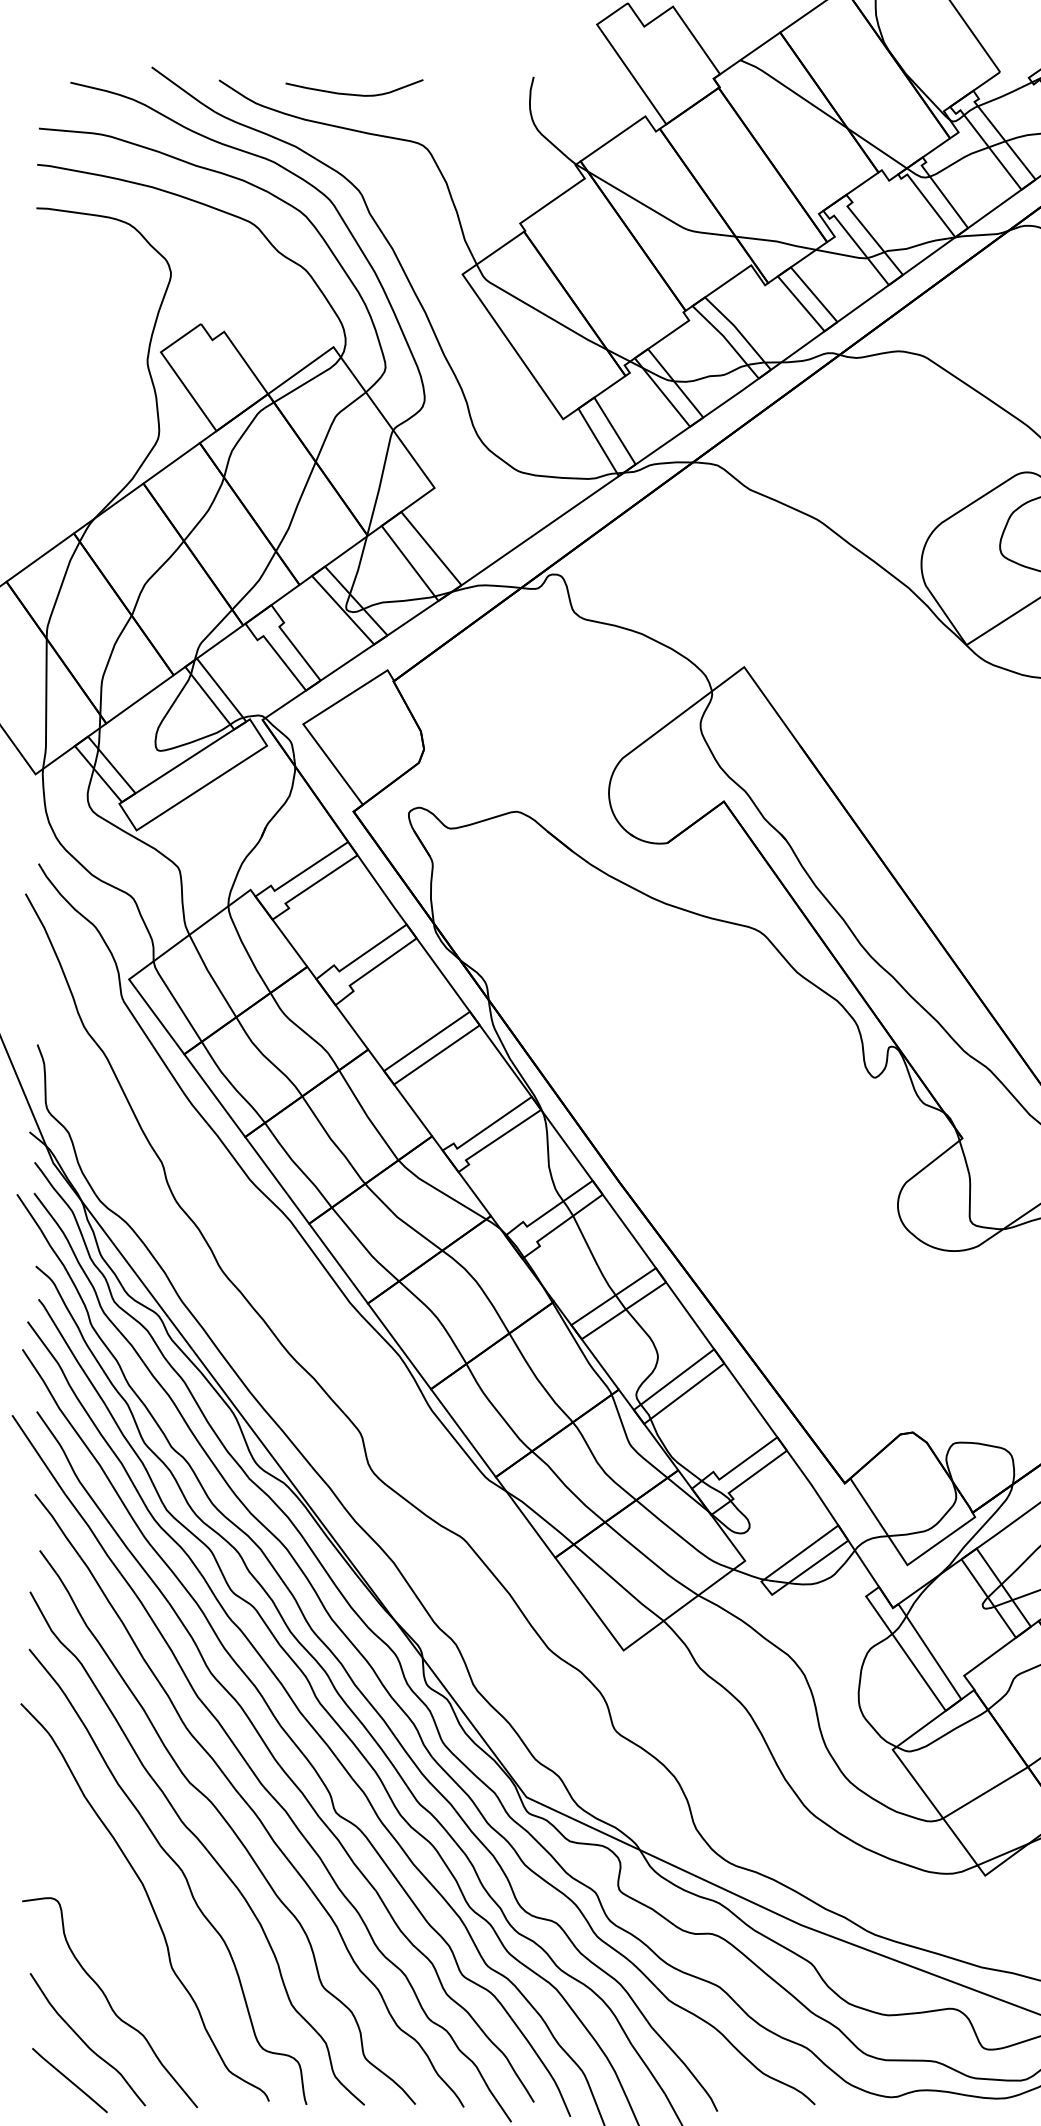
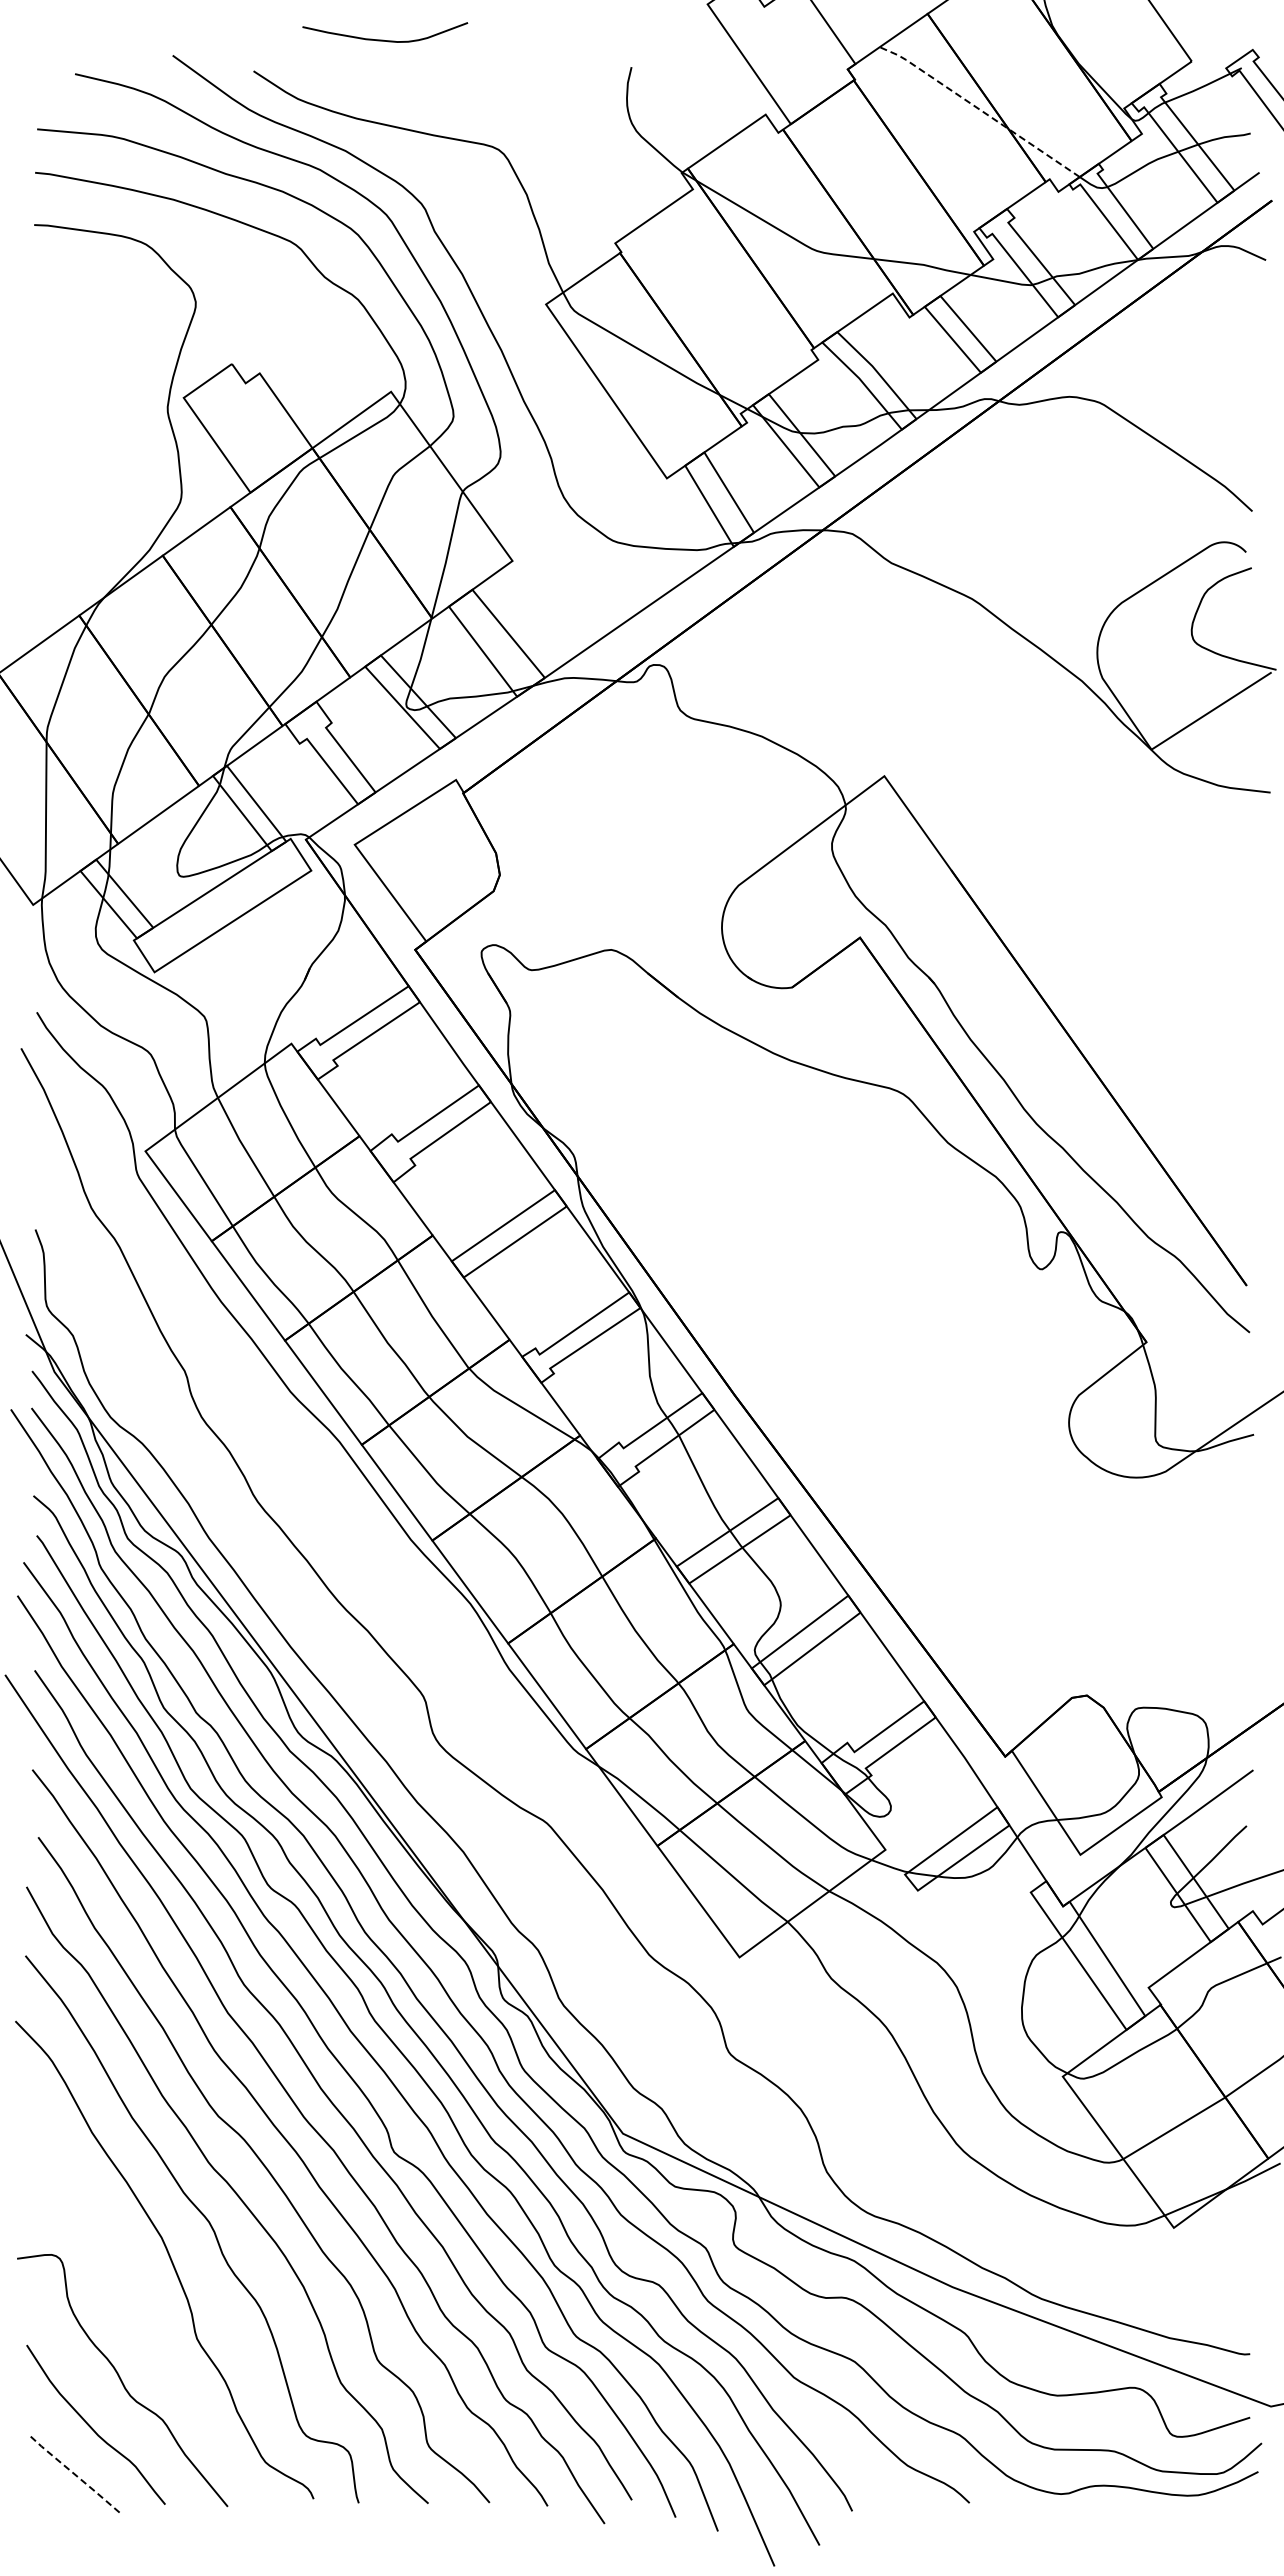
curve: (353, 93) -> (383, 39), moved
line: (823, 112) -> (979, 109), solid -> dashed
line: (69, 2080) -> (73, 2473), solid -> dashed

